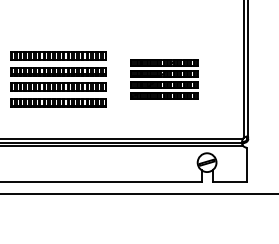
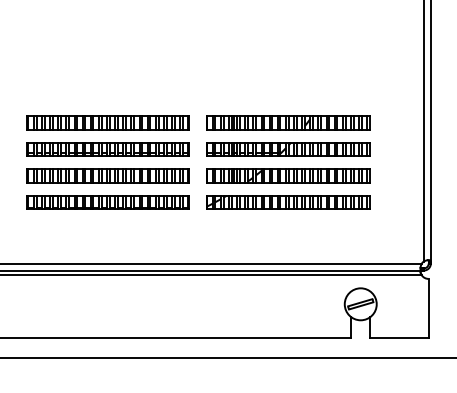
part: (164, 79) -> (288, 162), size x1.43

